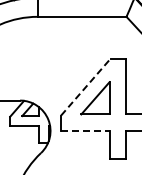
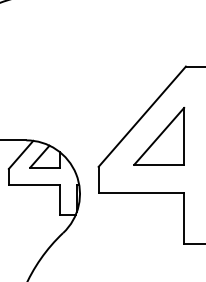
line: (85, 87) -> (141, 117), dashed -> solid
line: (85, 130) -> (141, 193), dashed -> solid

